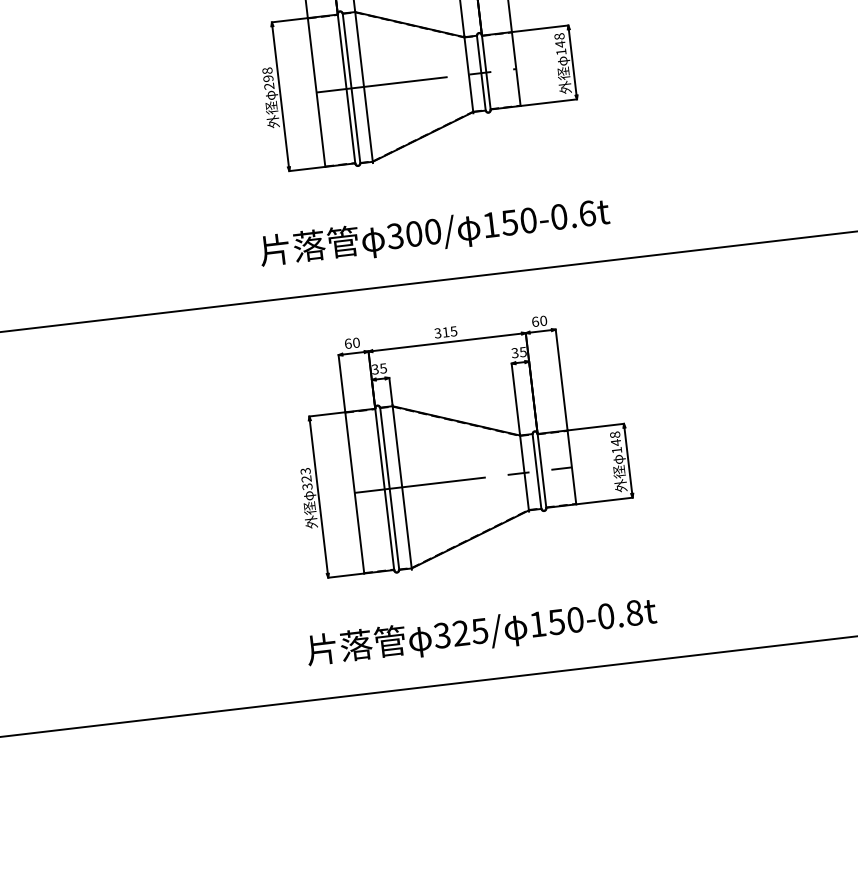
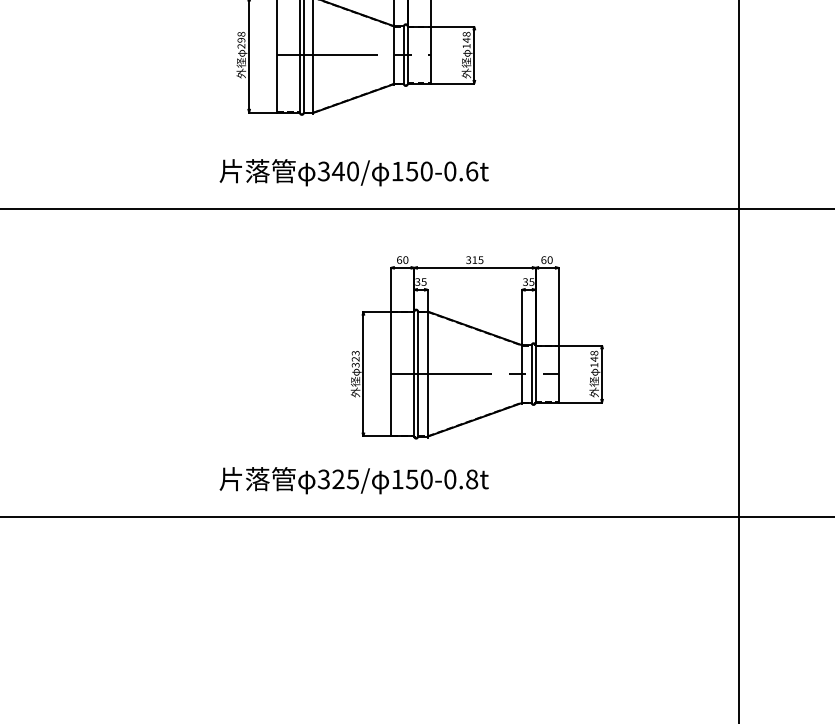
text: (412, 234) -> (337, 171), 300/ -> 340/
part: (461, 445) -> (476, 347), moved

